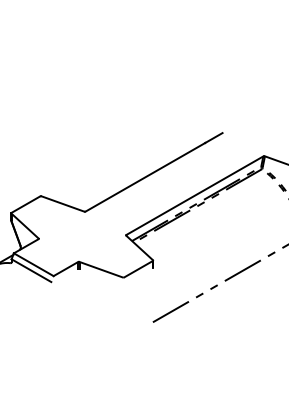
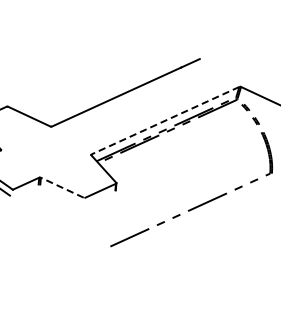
line: (194, 195) -> (165, 120), solid -> dashed
line: (101, 269) -> (62, 187), solid -> dashed

